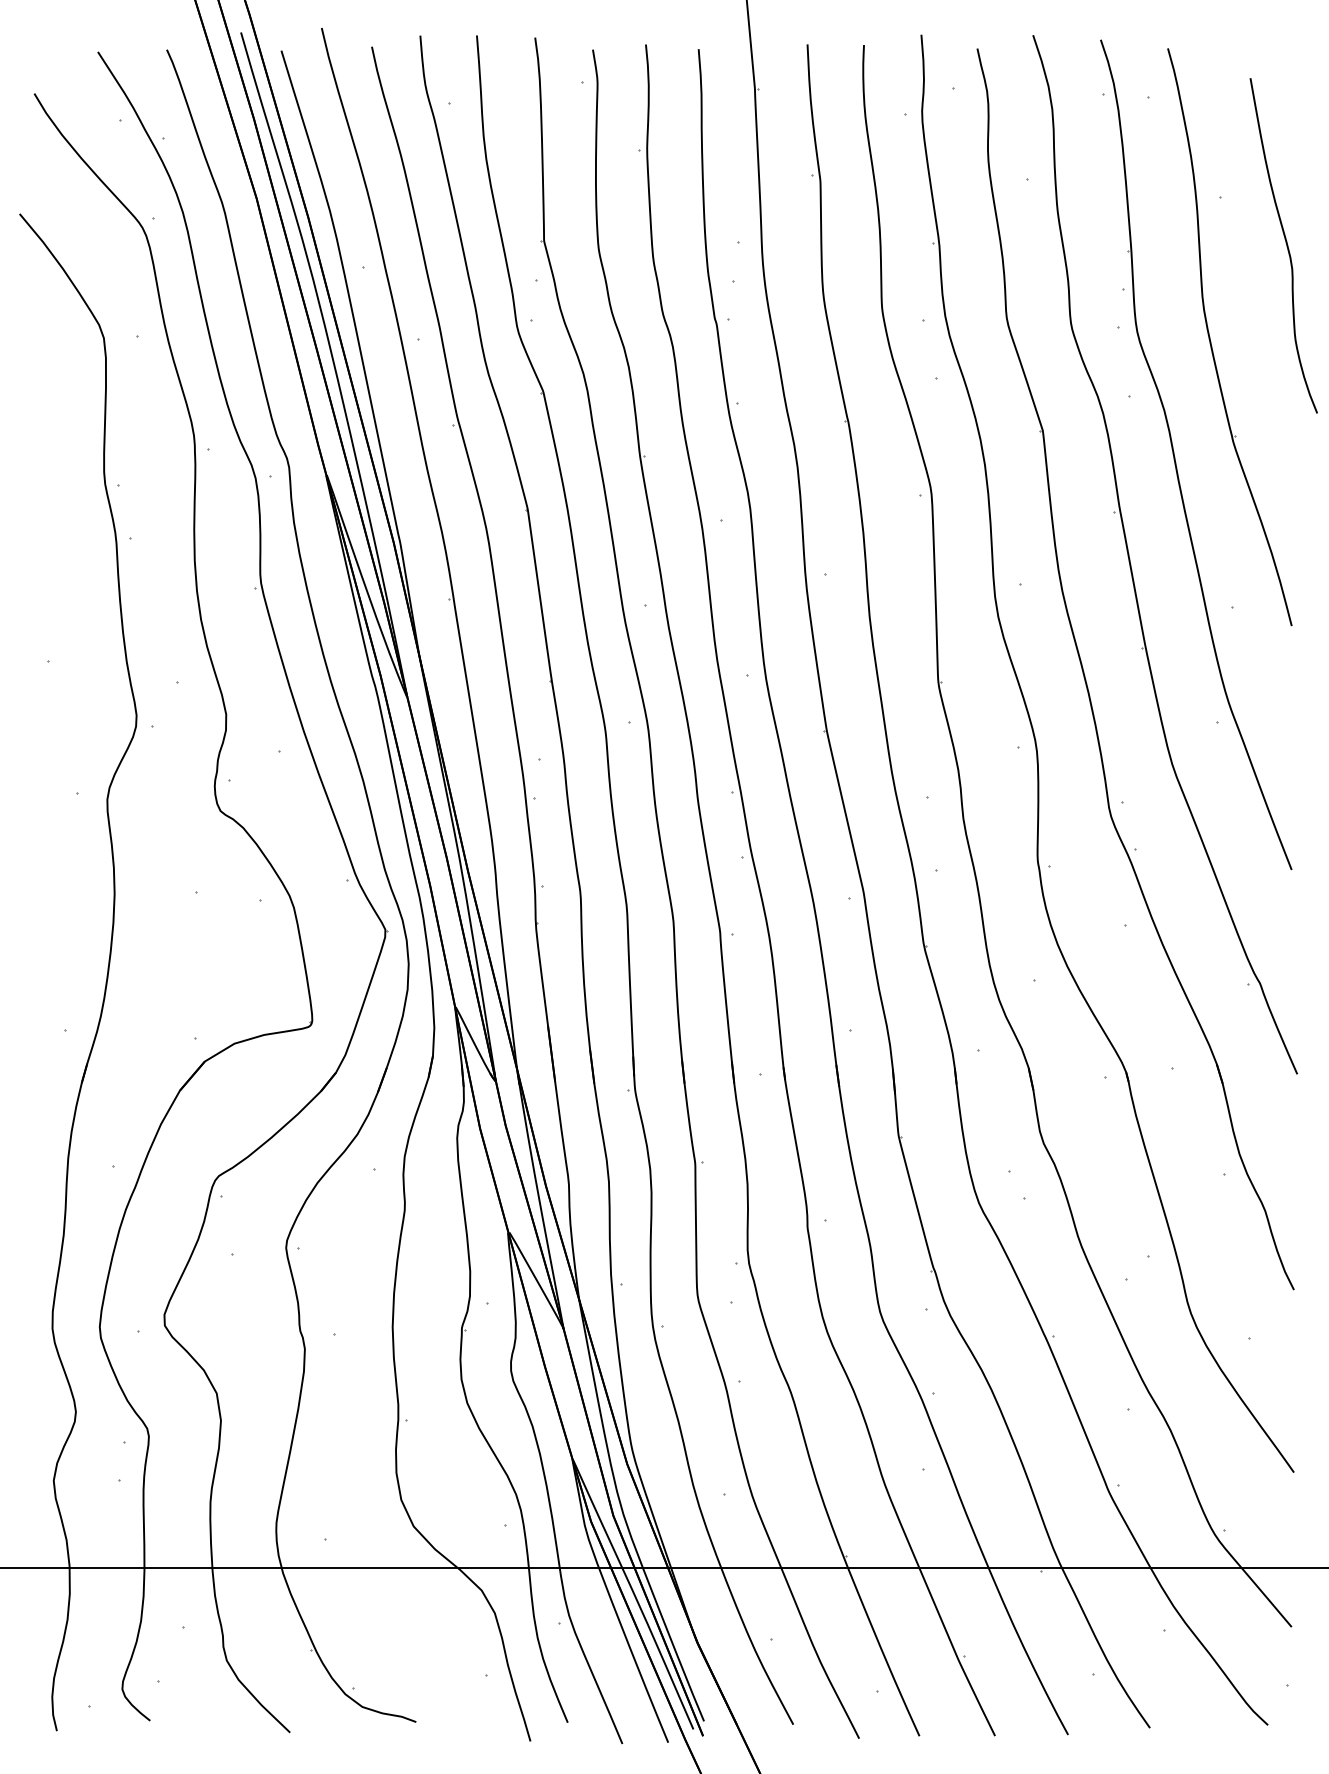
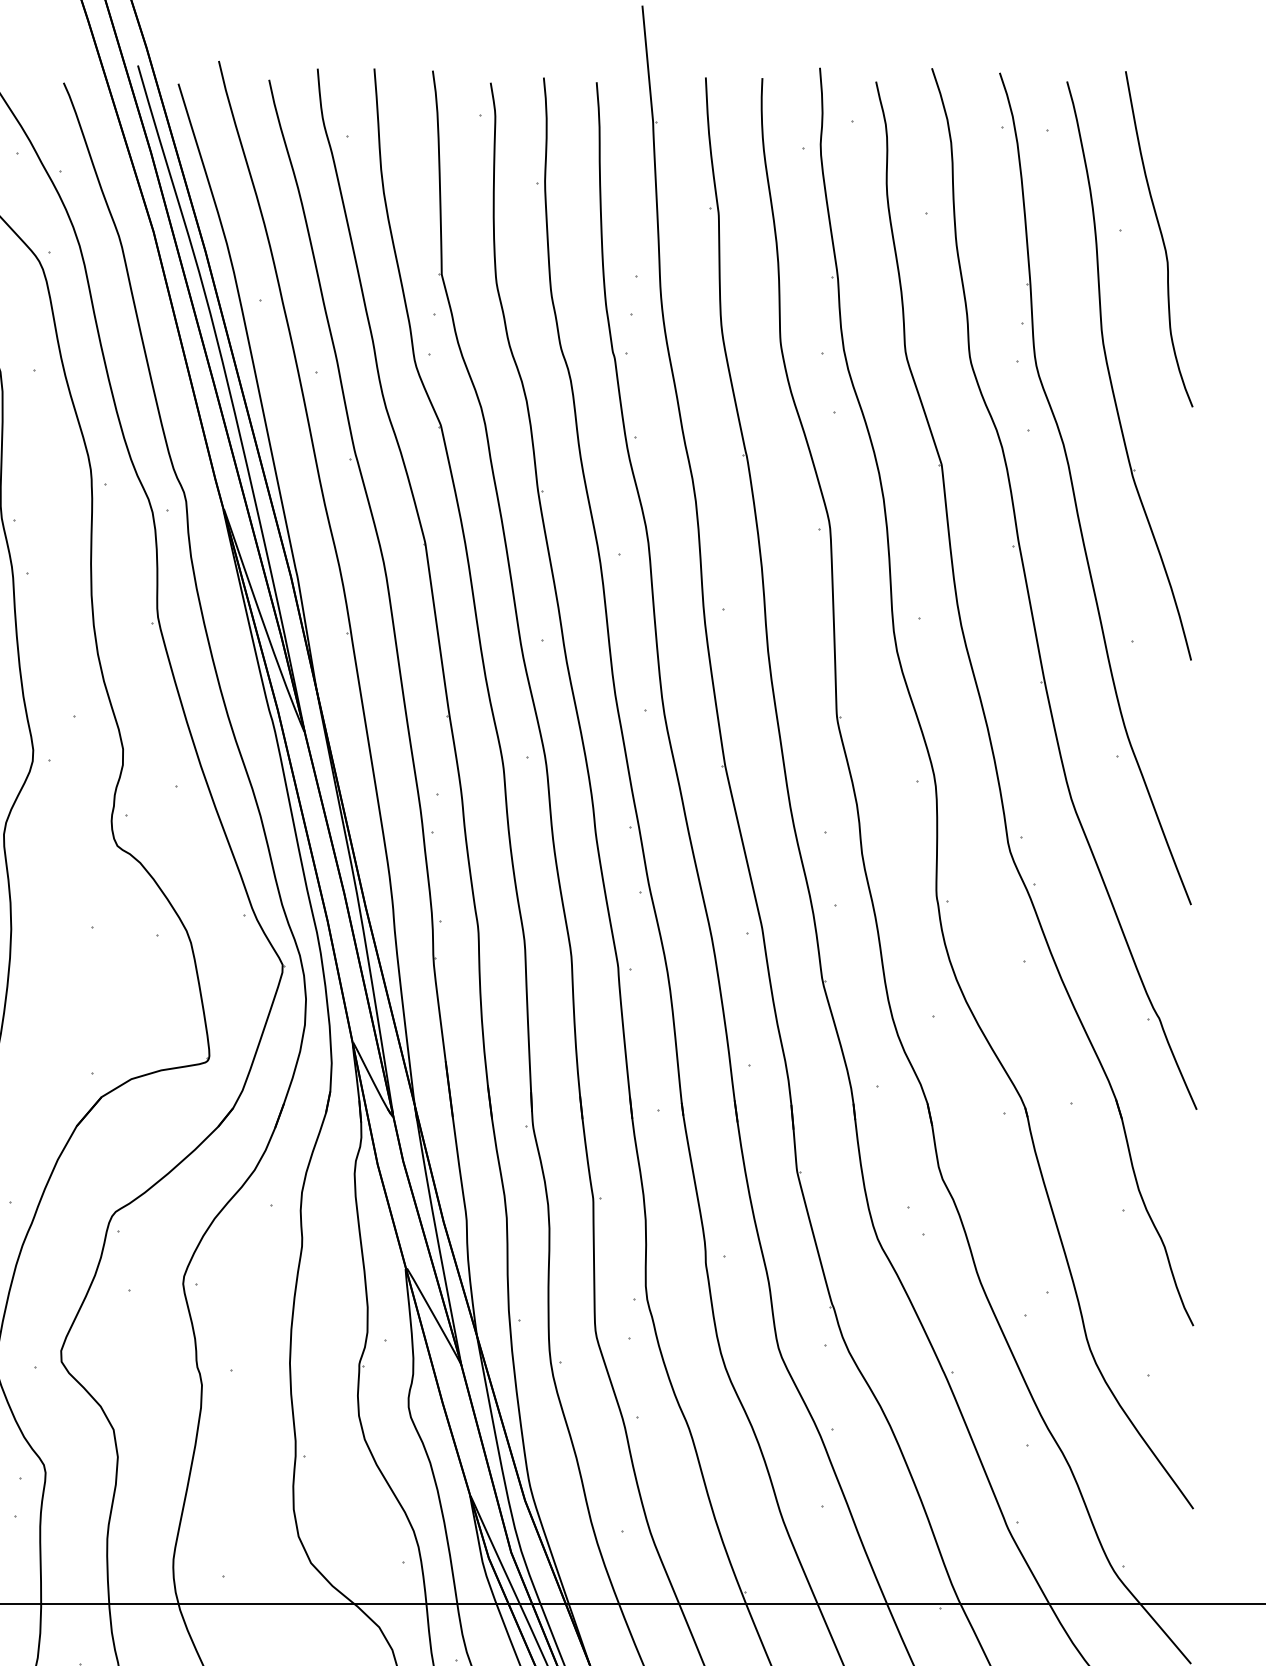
curve: (1285, 243) -> (1160, 236), moved

